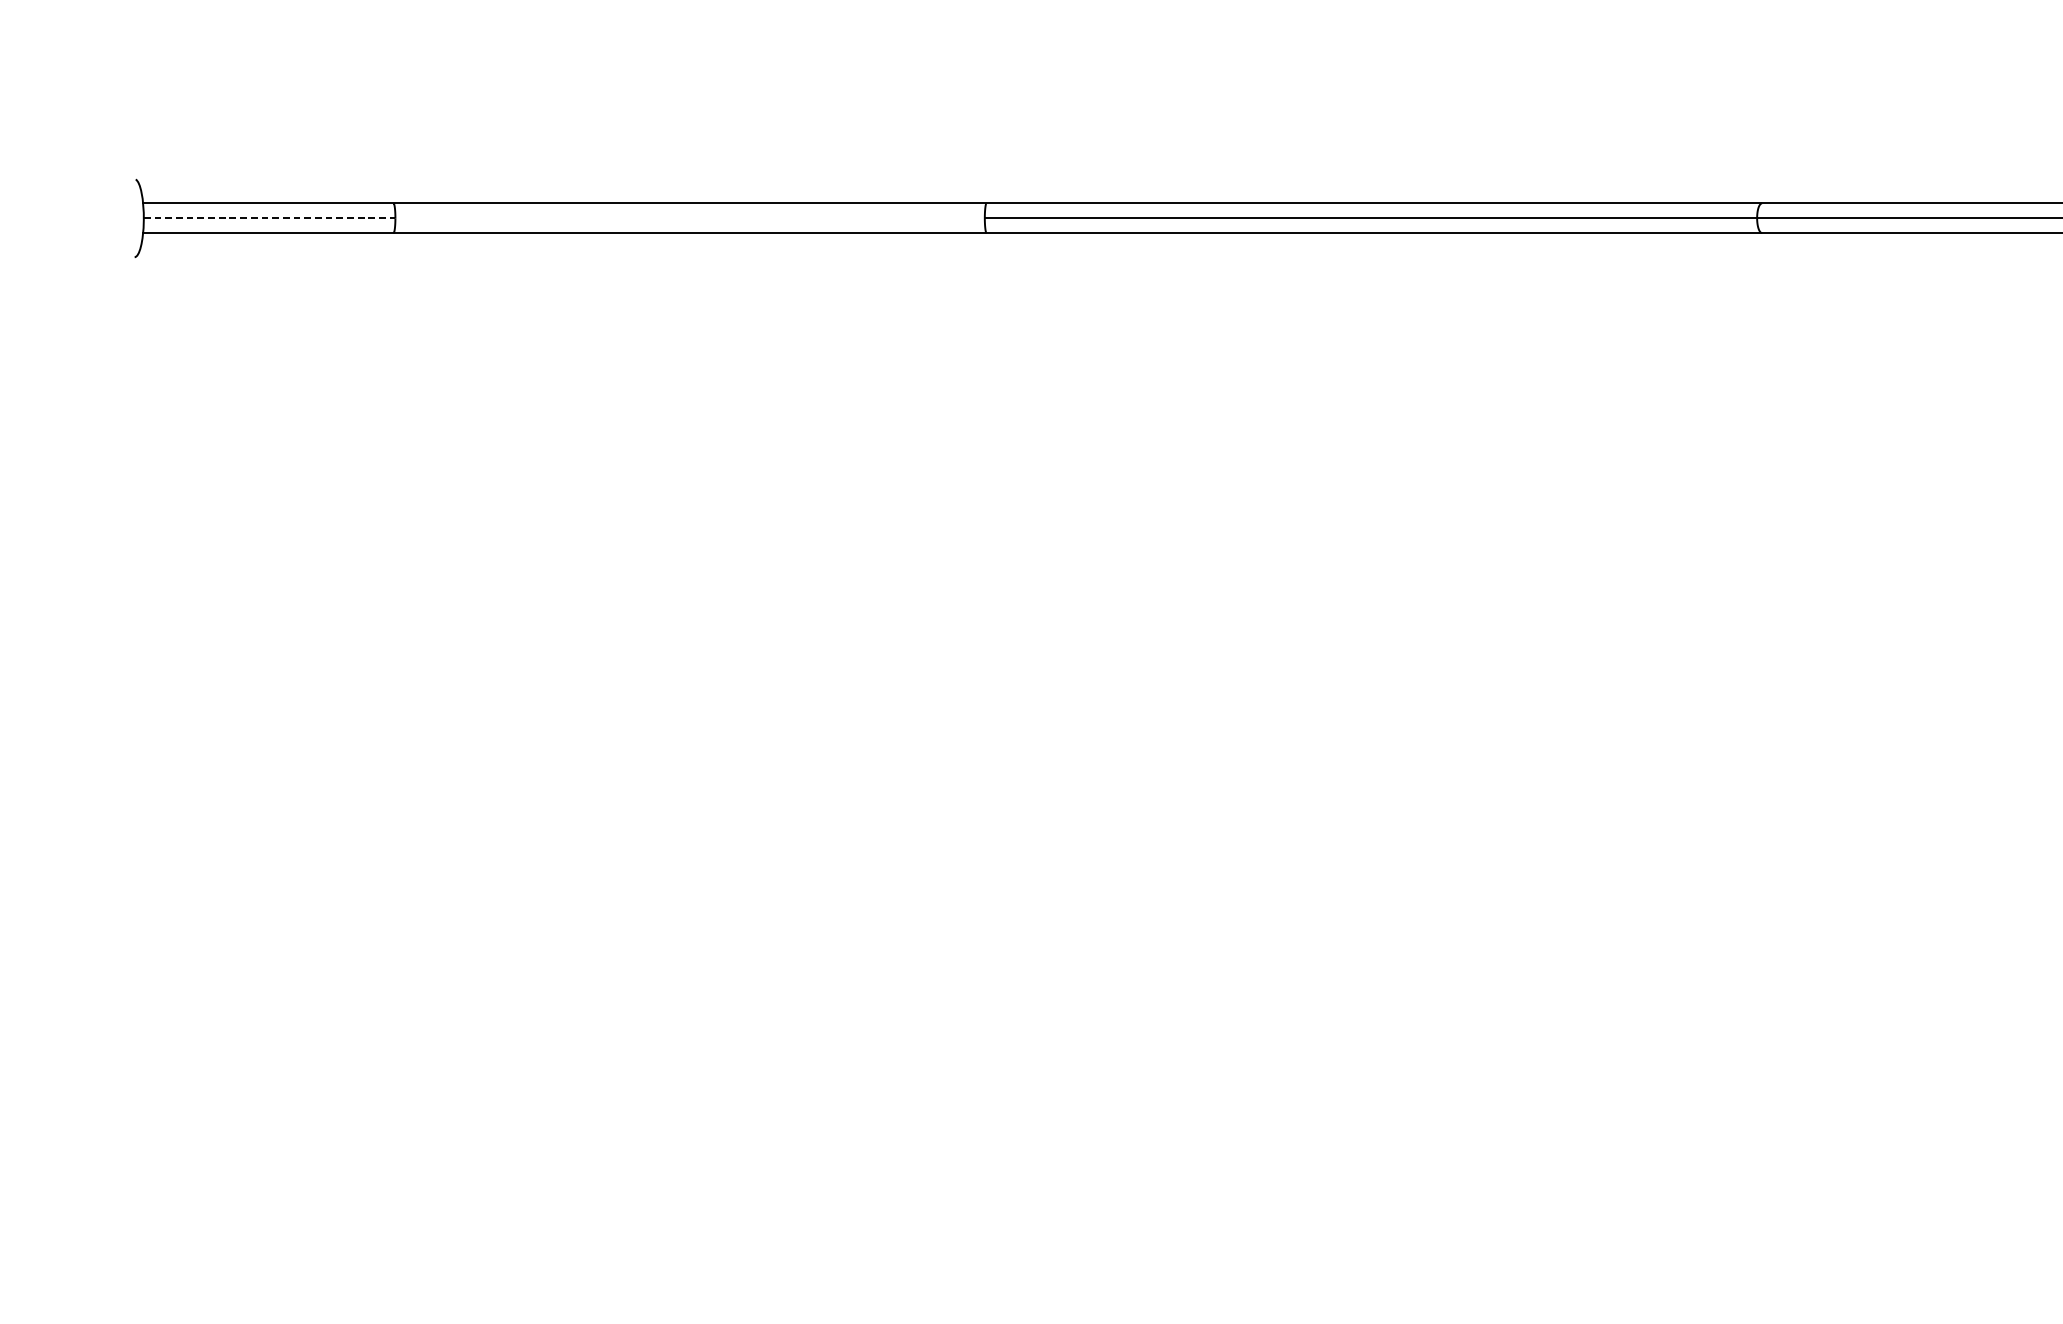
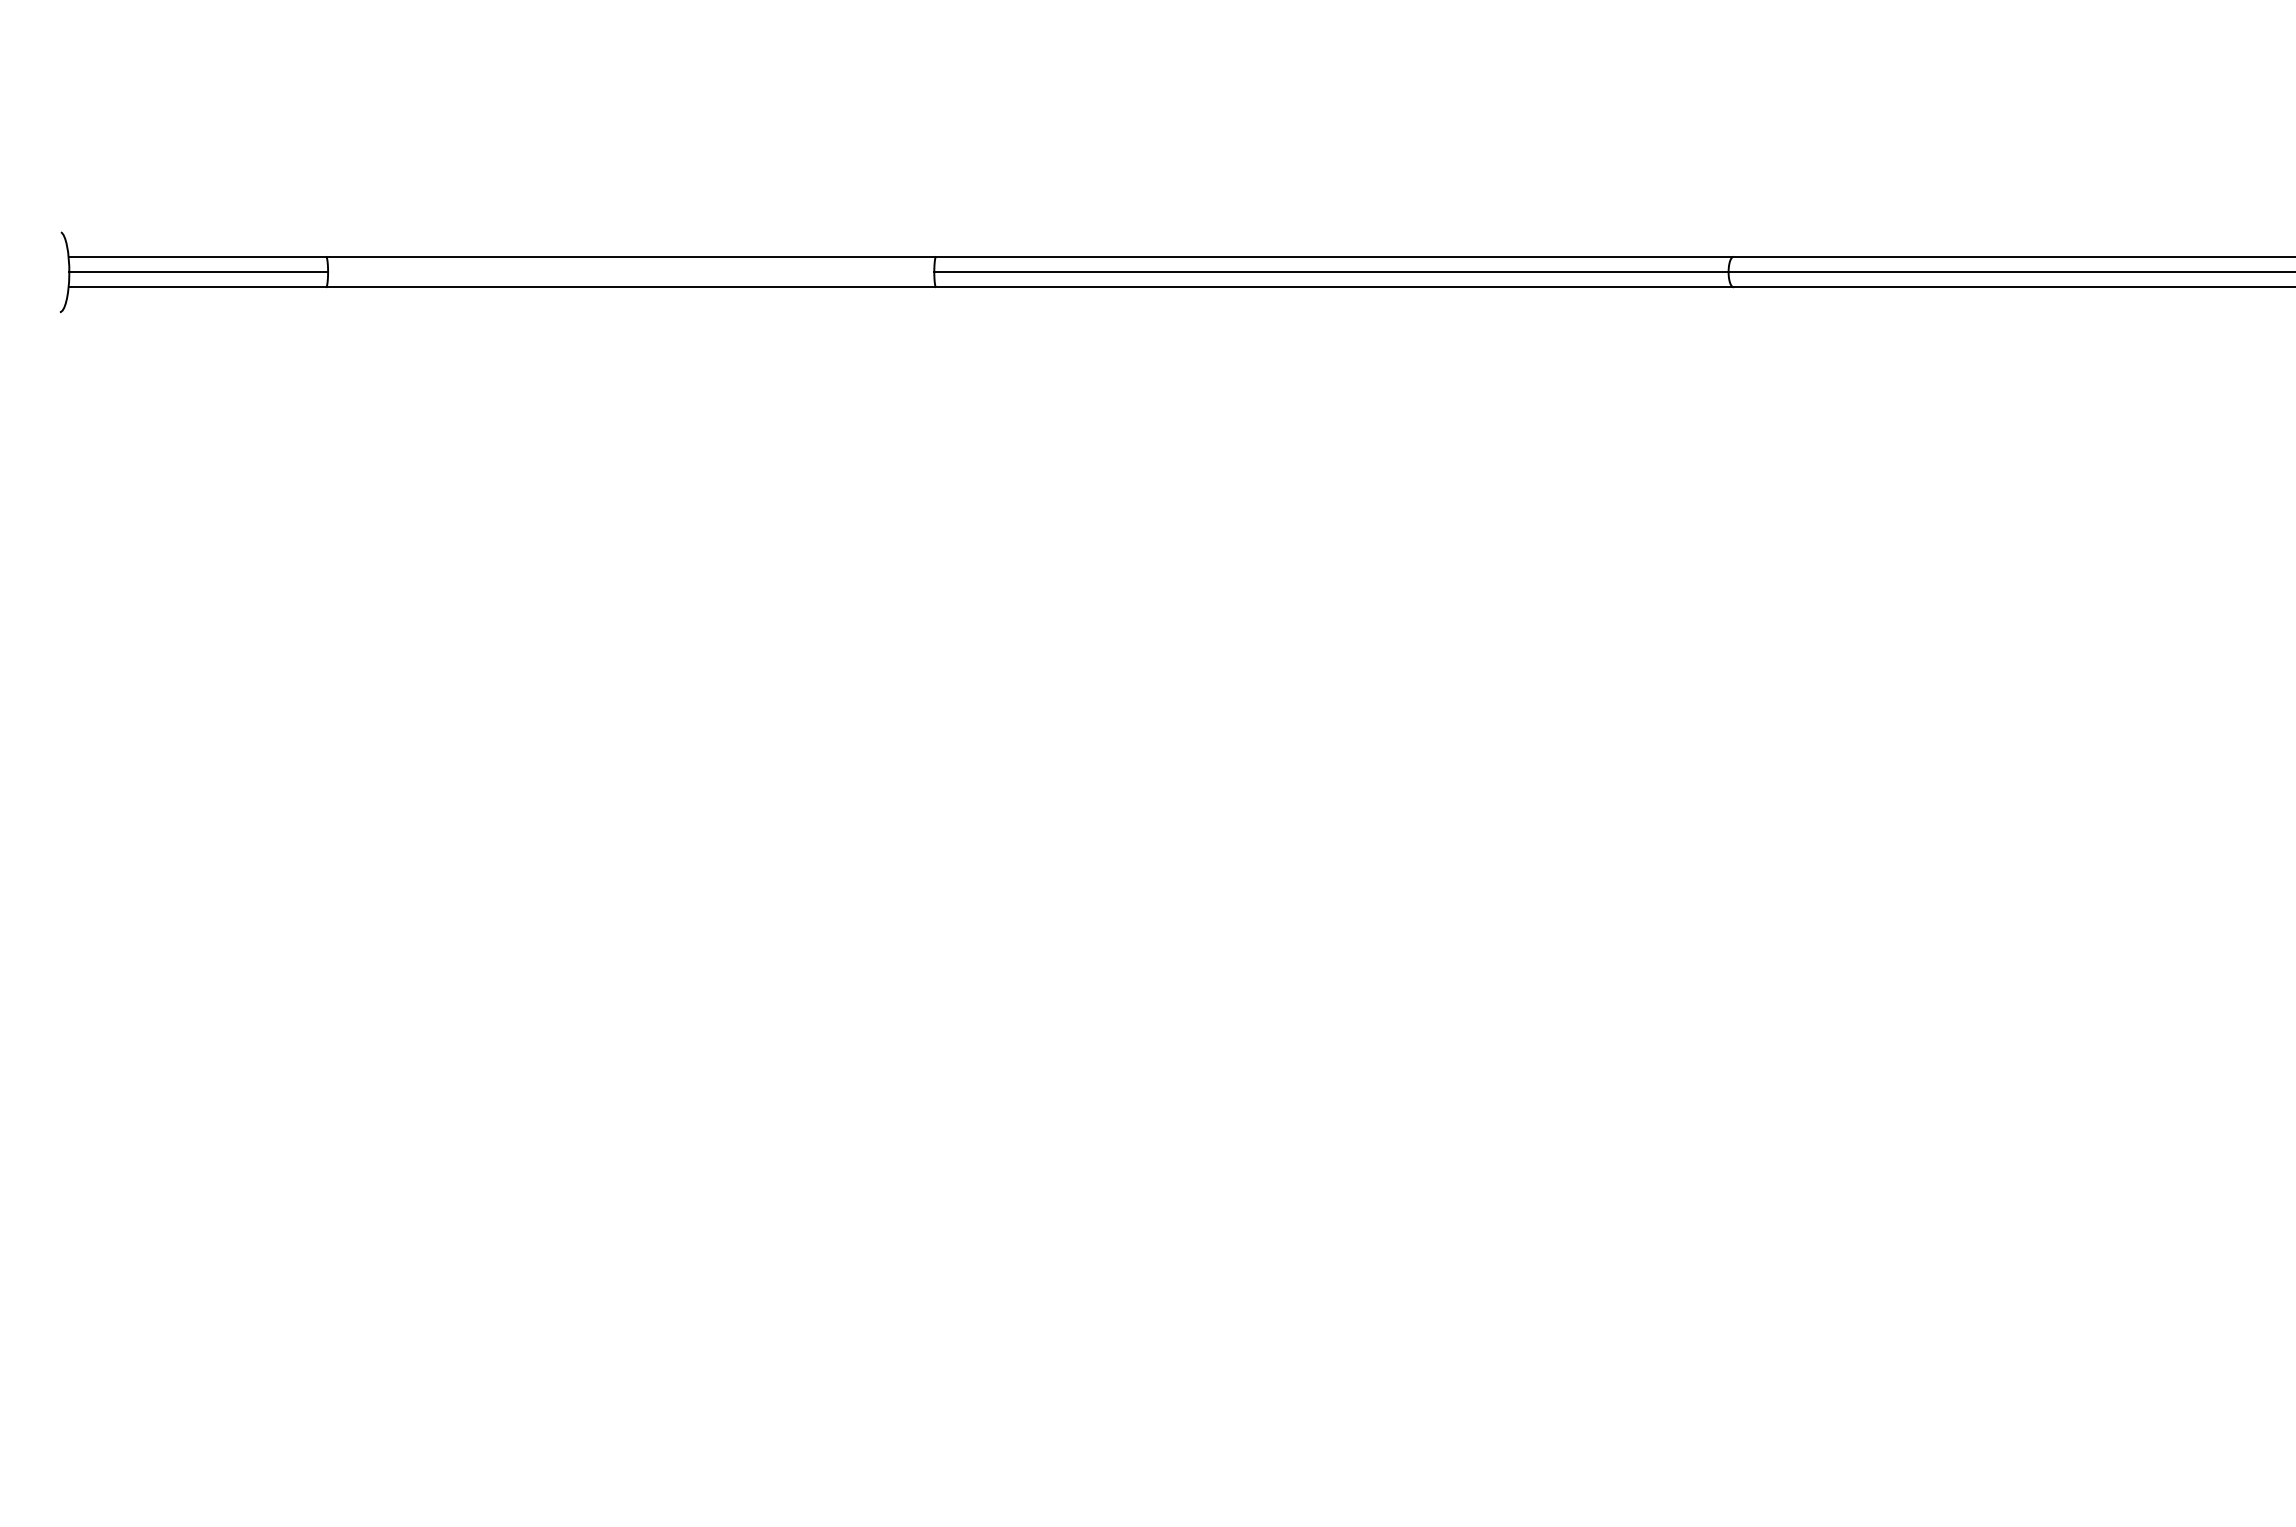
line: (270, 218) -> (199, 272), dashed -> solid

